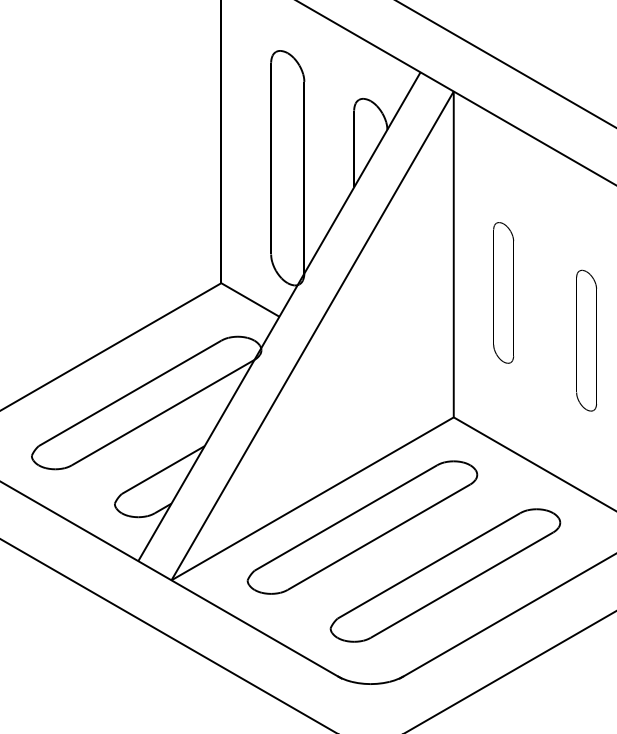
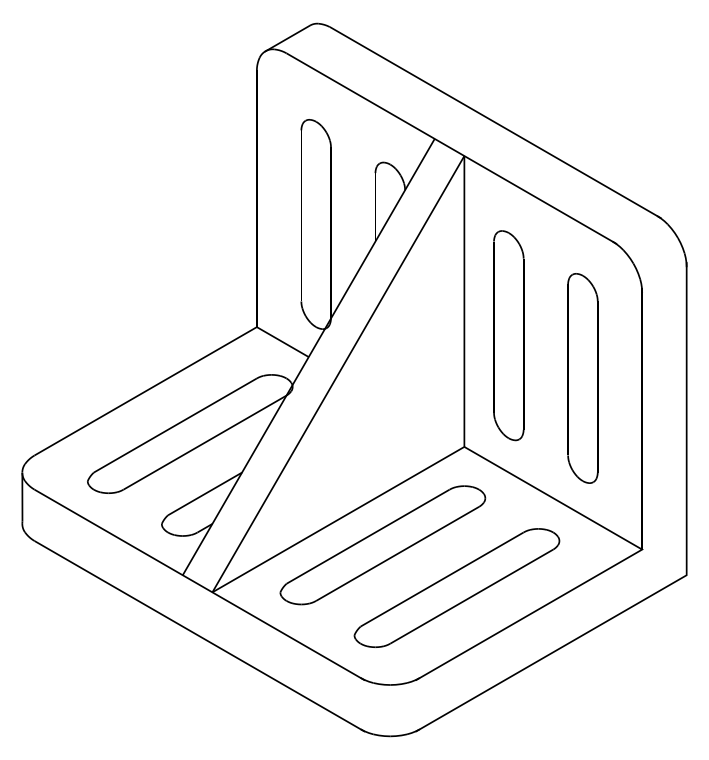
part: (503, 292) -> (508, 335), size x1.67
part: (586, 340) -> (582, 378), size x1.67

